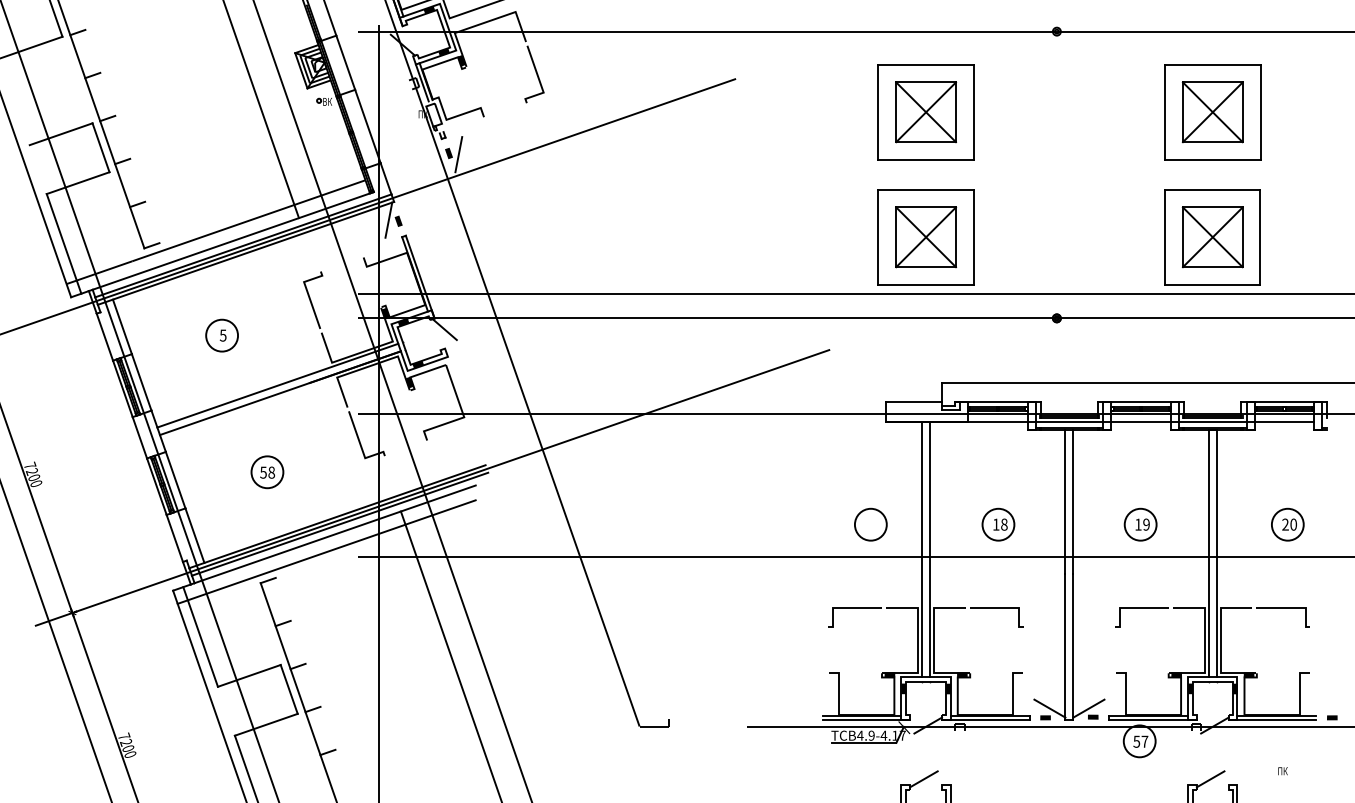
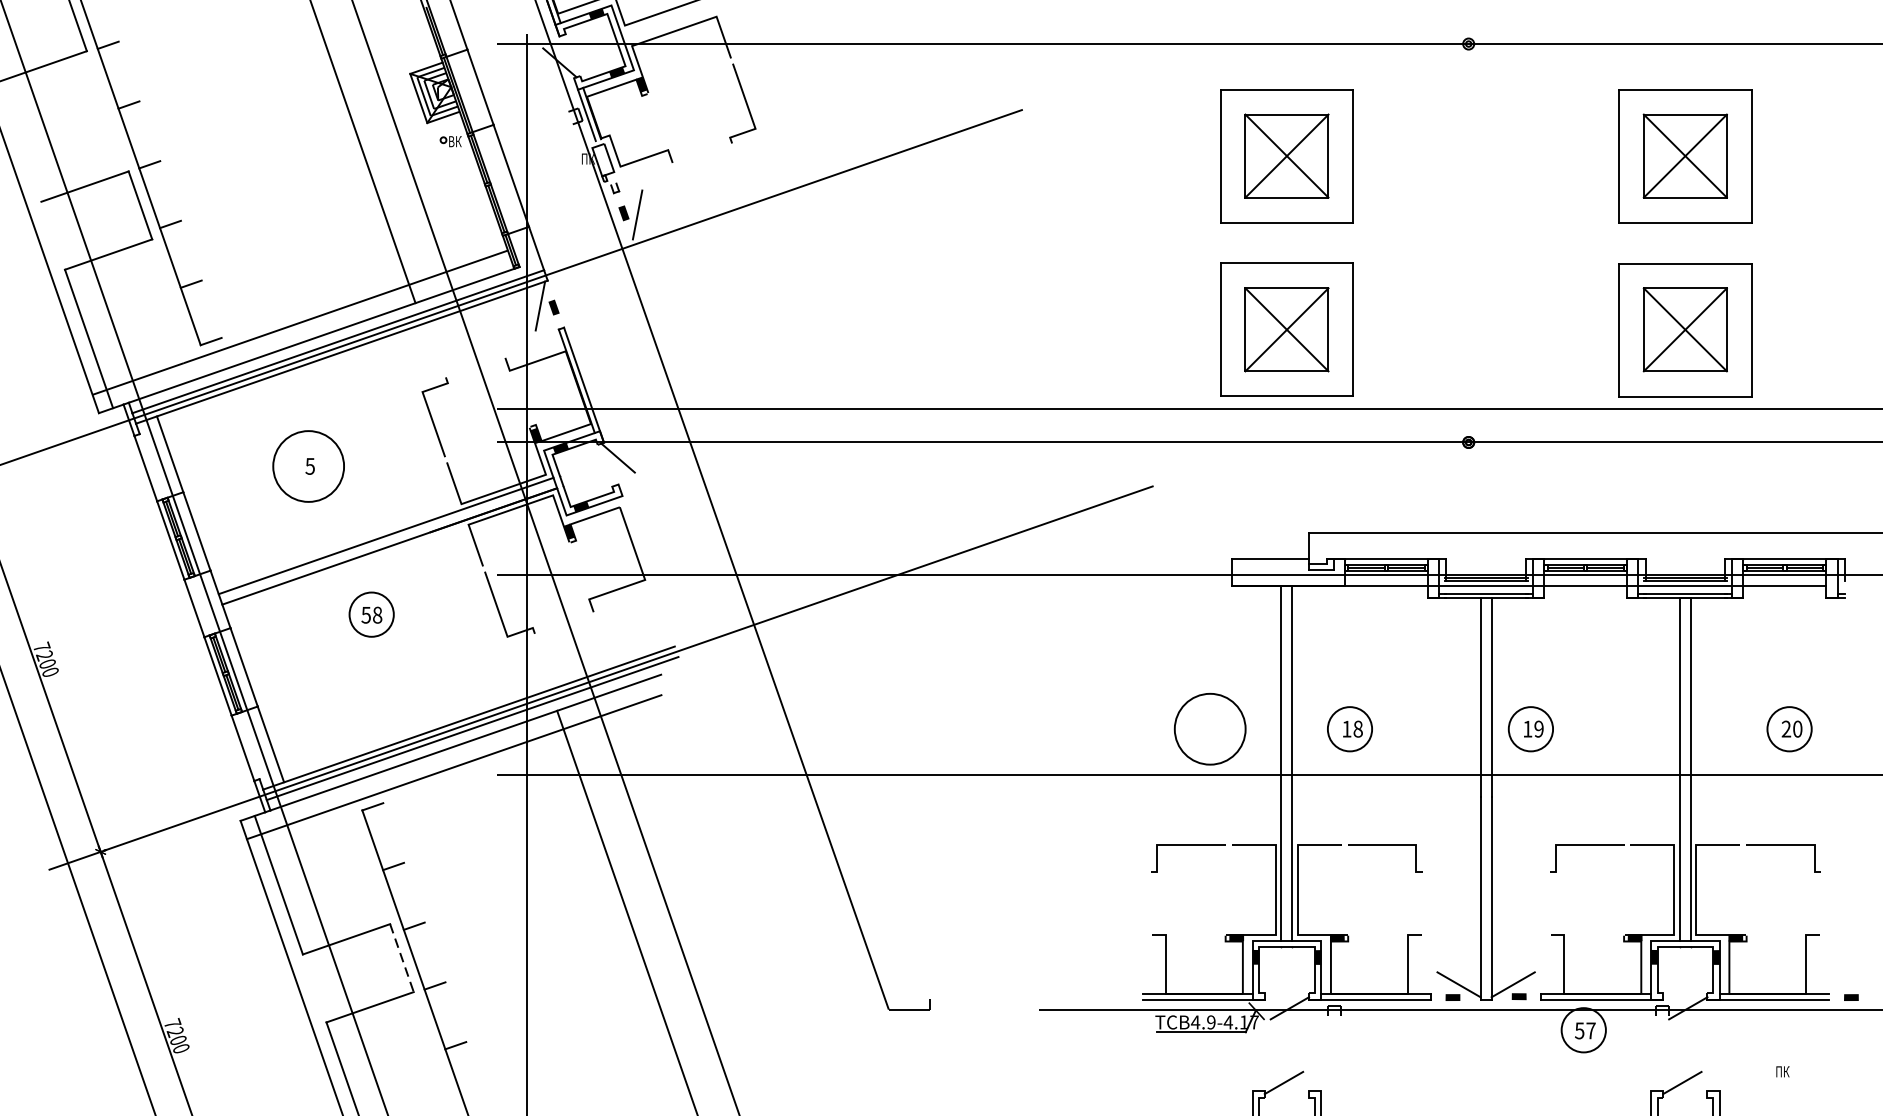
circle: (222, 335) -> (309, 466), size x1.6
part: (267, 472) -> (371, 614), moved
circle: (870, 524) -> (1209, 728), size x1.6
part: (998, 524) -> (1350, 728), moved
part: (1140, 524) -> (1530, 728), moved
line: (289, 689) -> (402, 958), solid -> dashed

